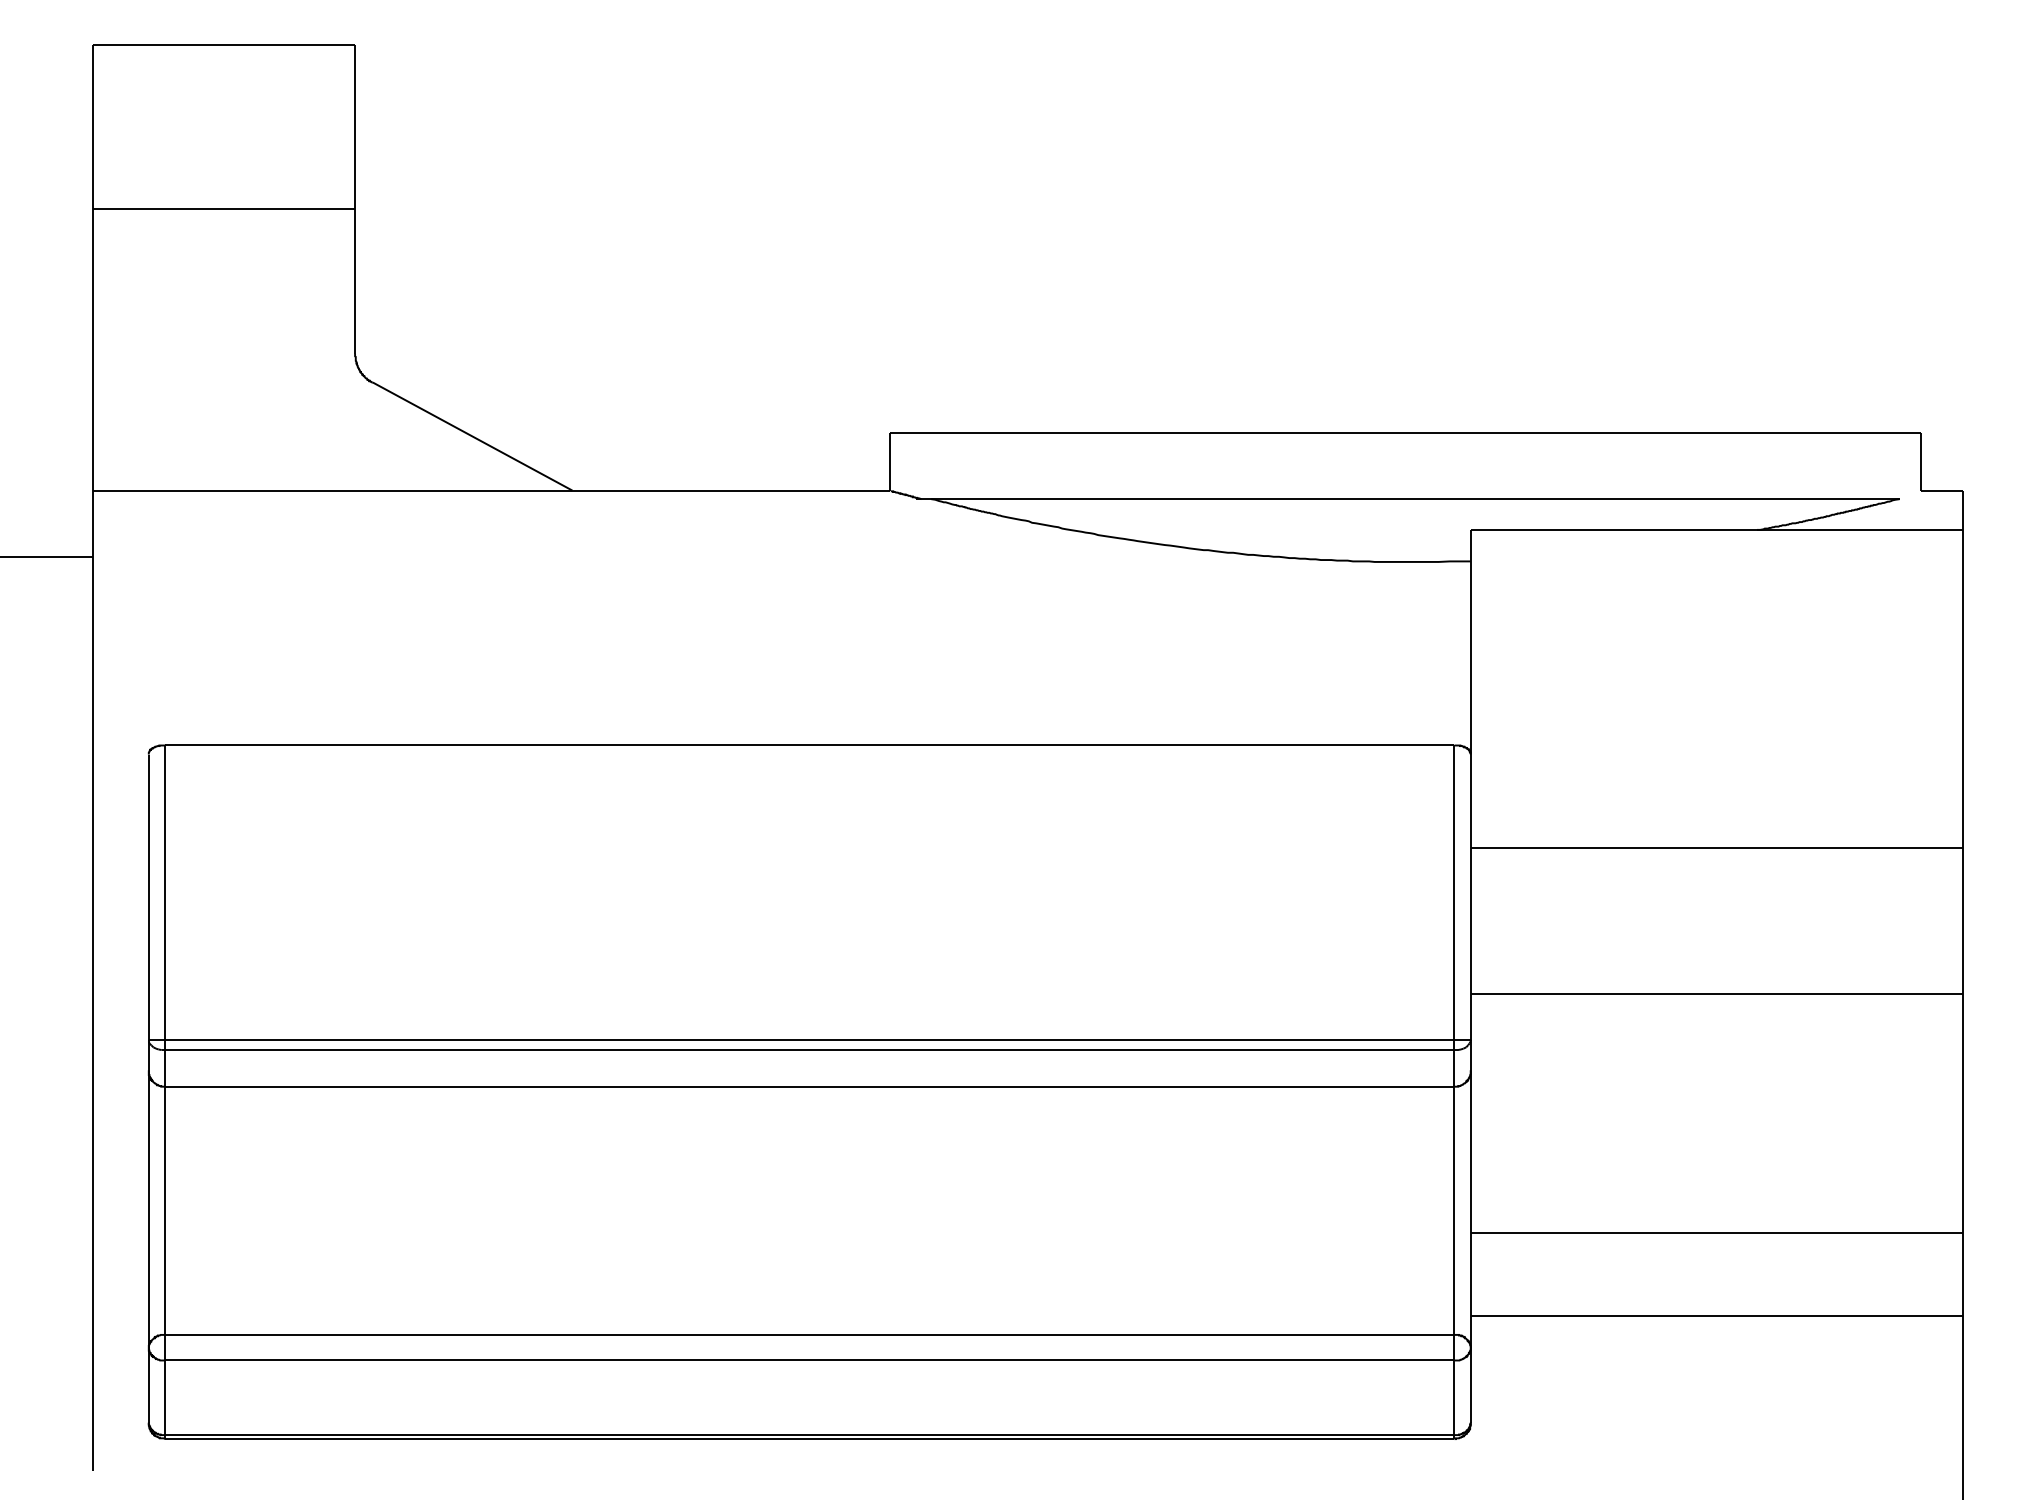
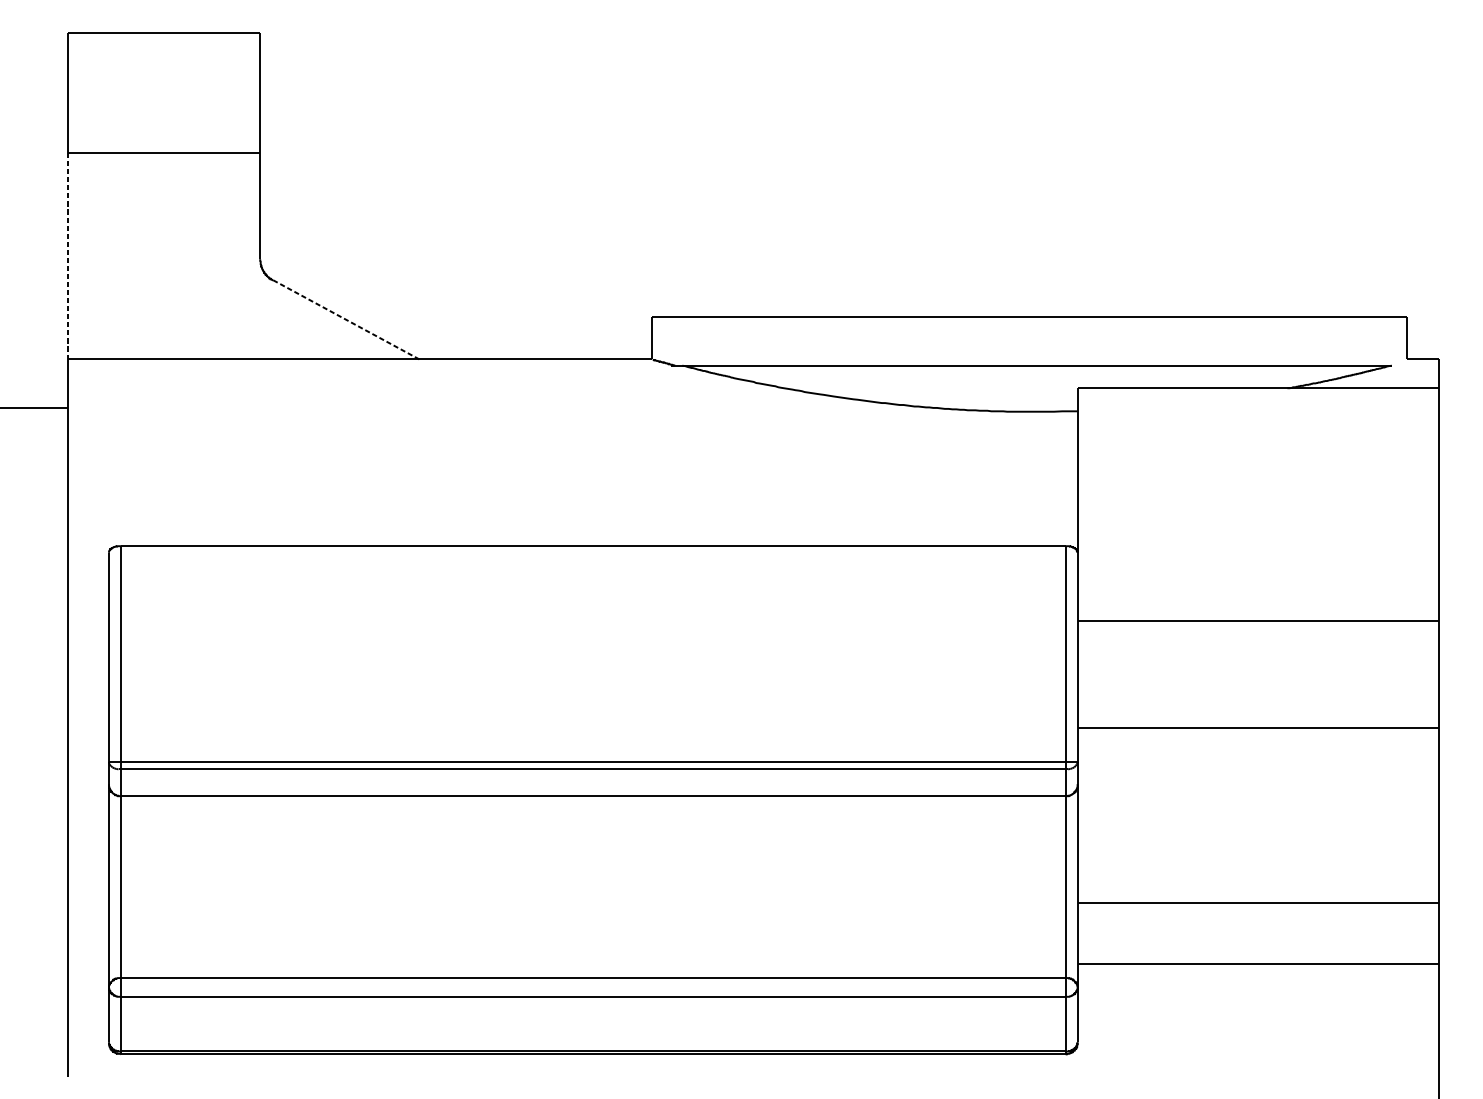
line: (92, 349) -> (67, 256), solid -> dashed
line: (472, 436) -> (346, 319), solid -> dashed

